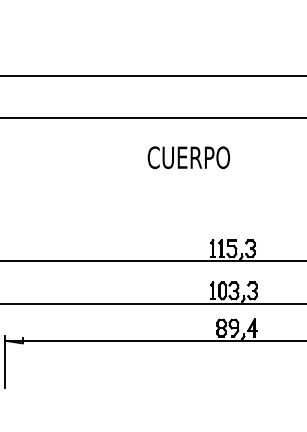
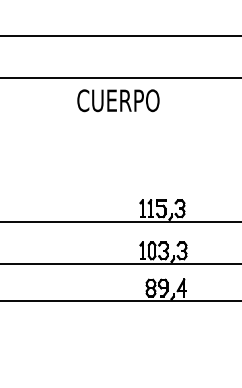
text: (188, 157) -> (118, 100), moved

